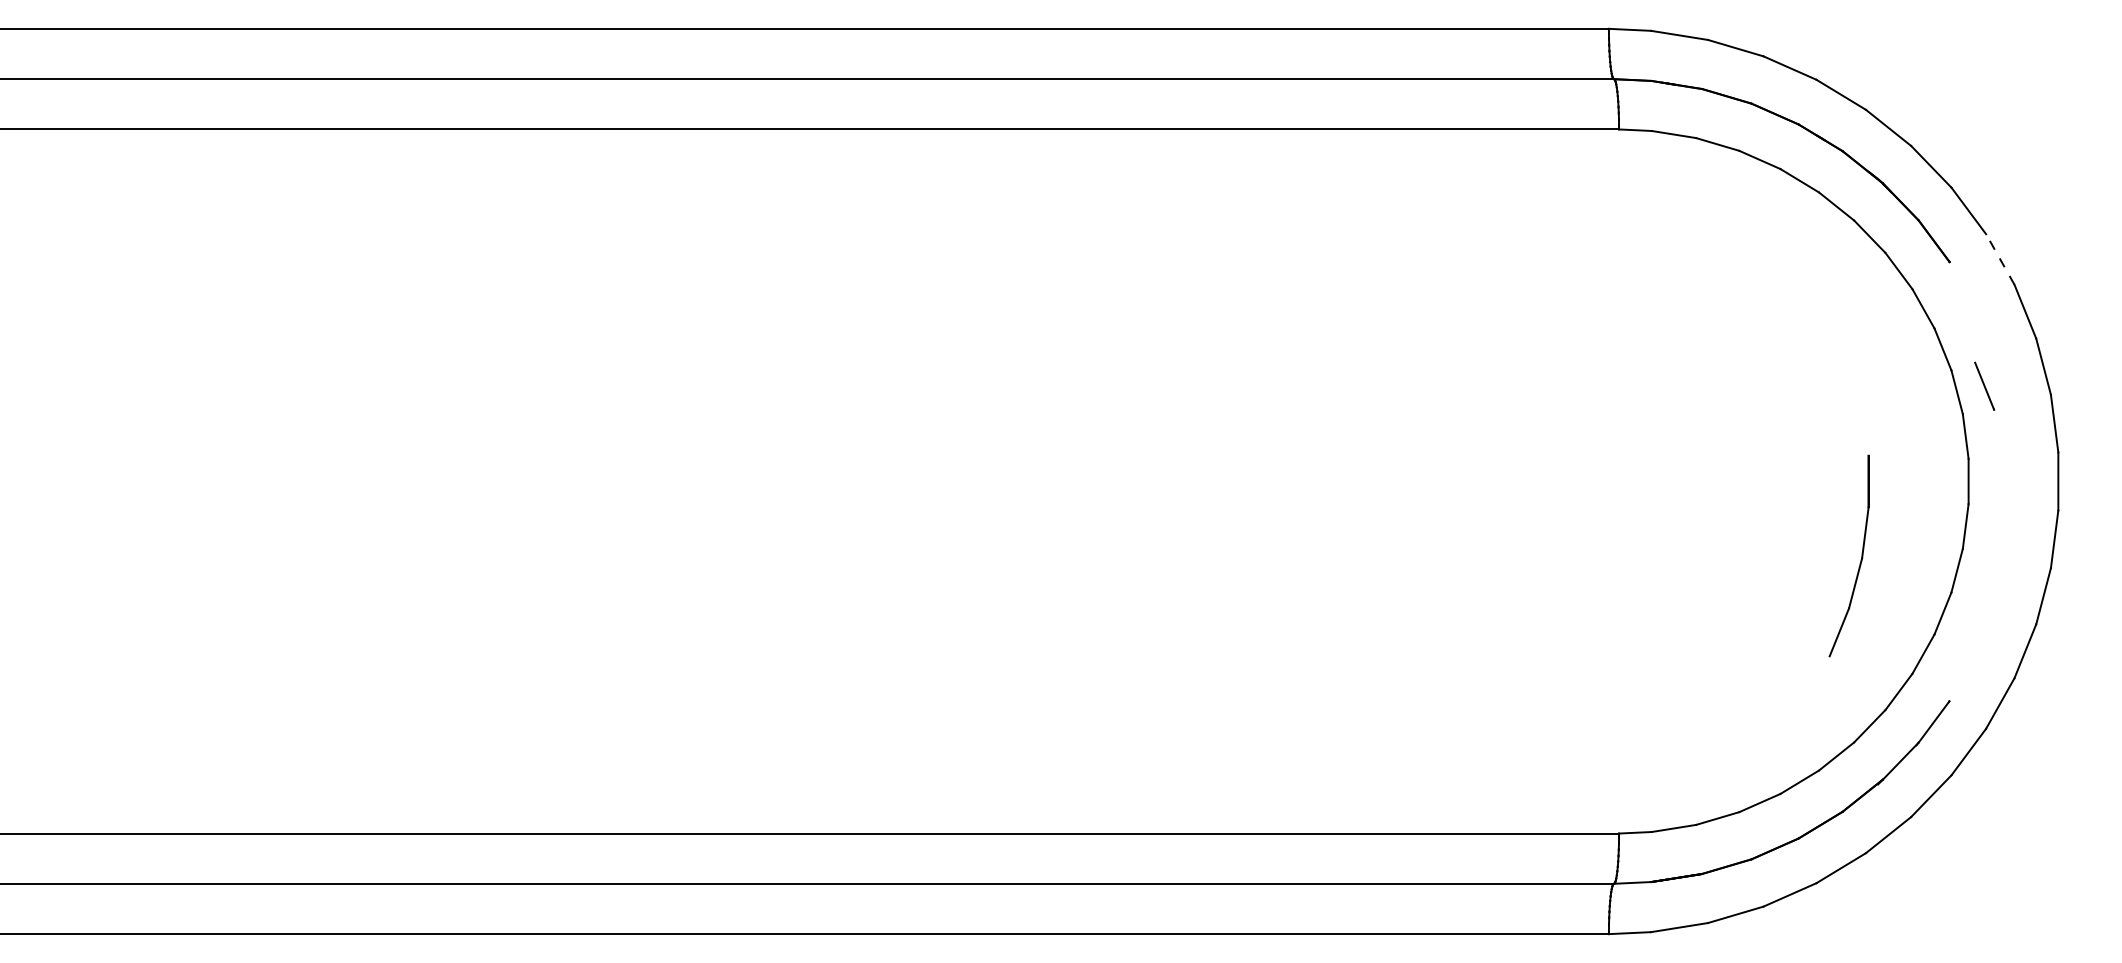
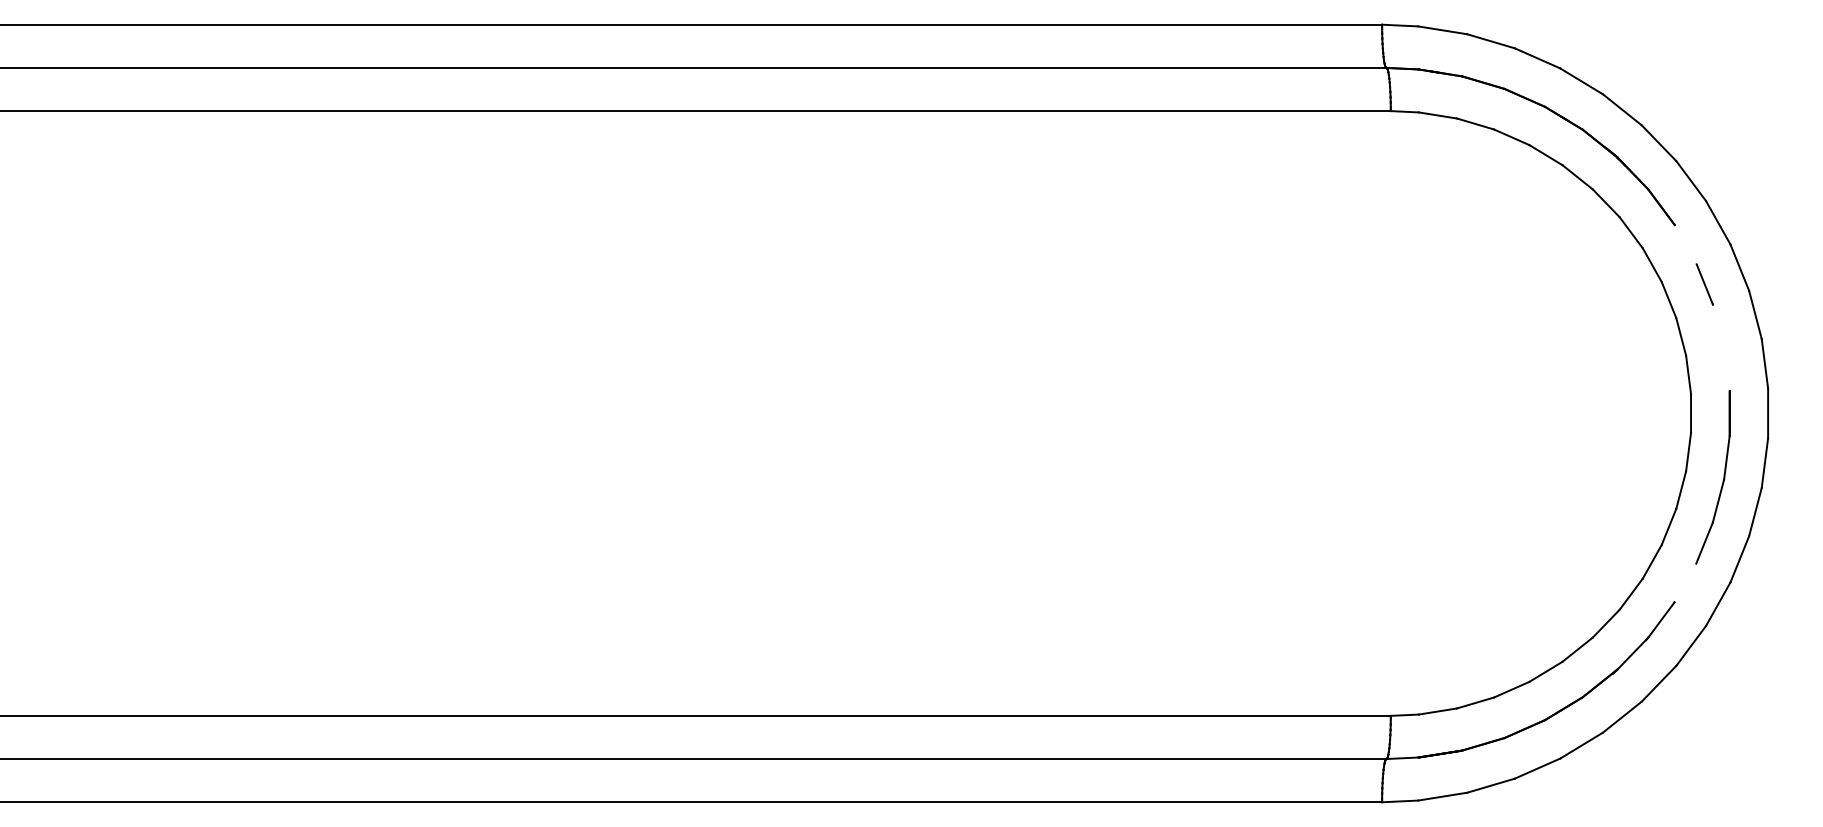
line: (2000, 259) -> (1718, 222), dashed -> solid
line: (1984, 385) -> (1704, 283), moved
part: (1860, 559) -> (1722, 480), moved

